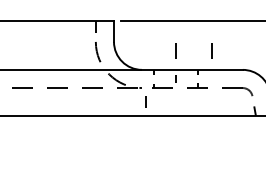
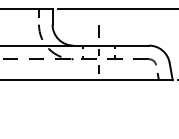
line: (211, 50) -> (125, 31), removed
line: (145, 101) -> (98, 69), moved

